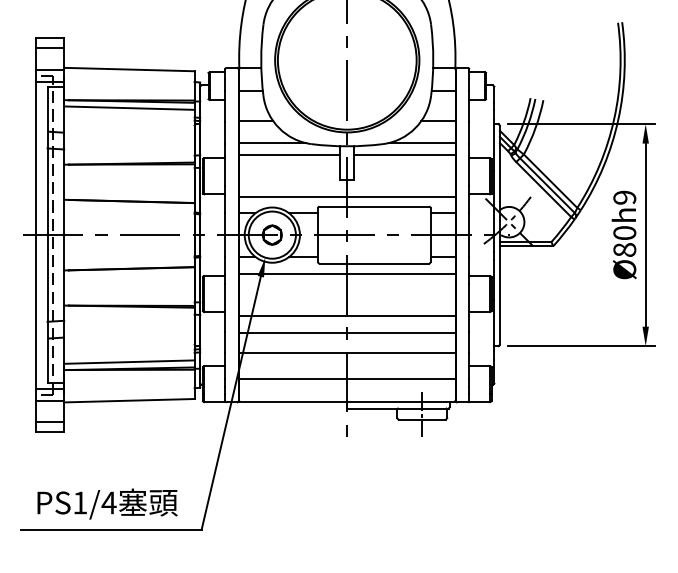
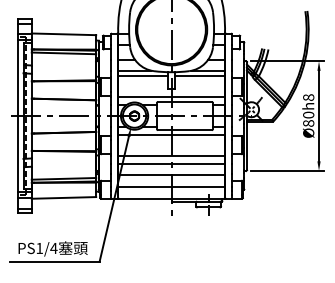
text: (624, 197) -> (308, 97), Ø80h9 -> Ø80h8

